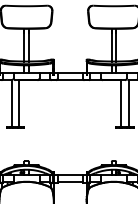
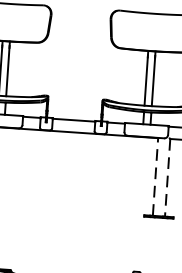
line: (121, 103) -> (155, 176), solid -> dashed
line: (128, 104) -> (167, 179), solid -> dashed

